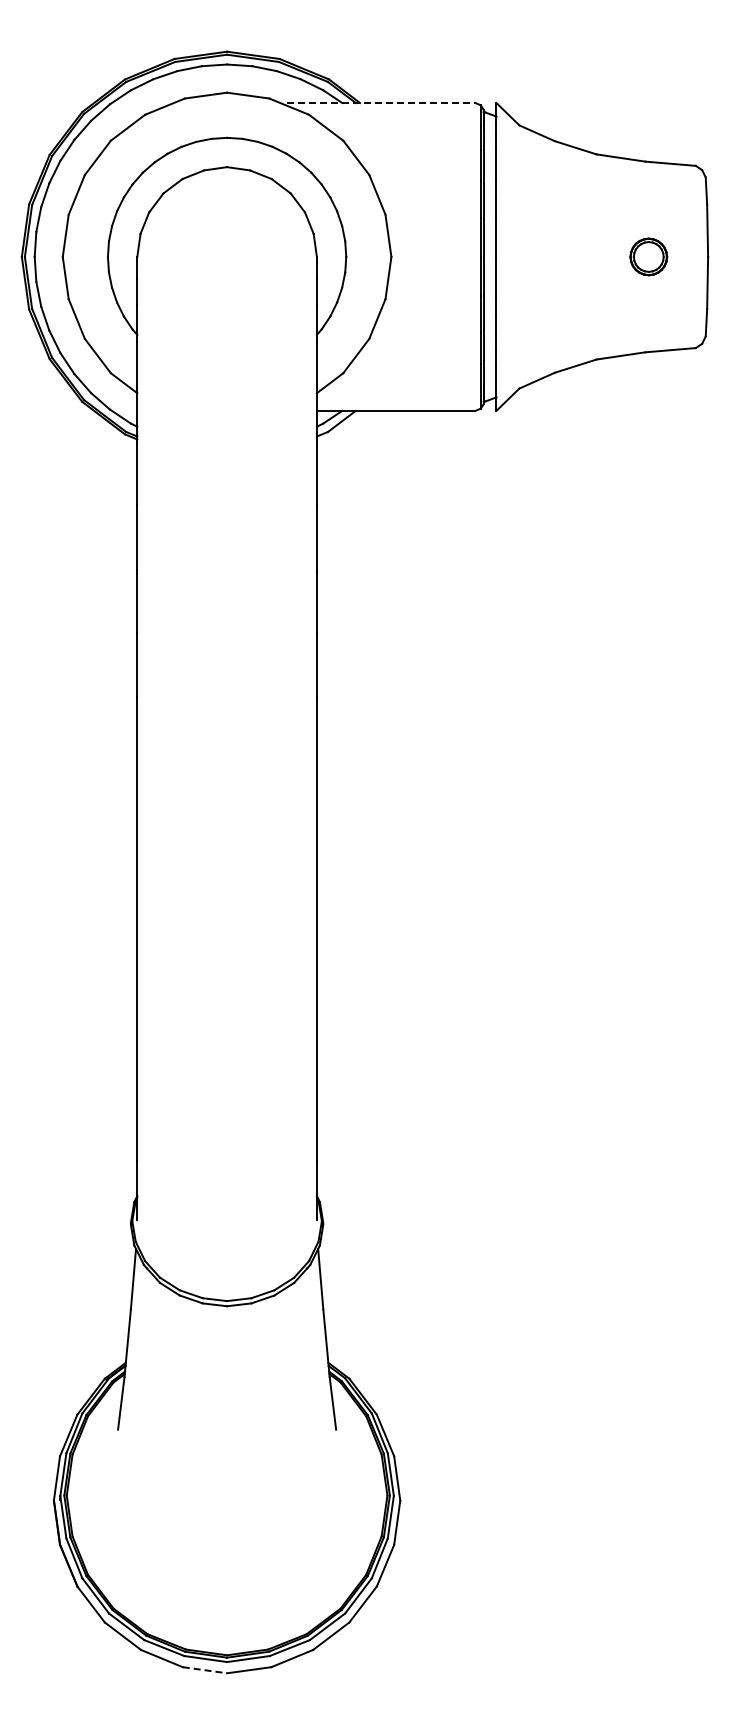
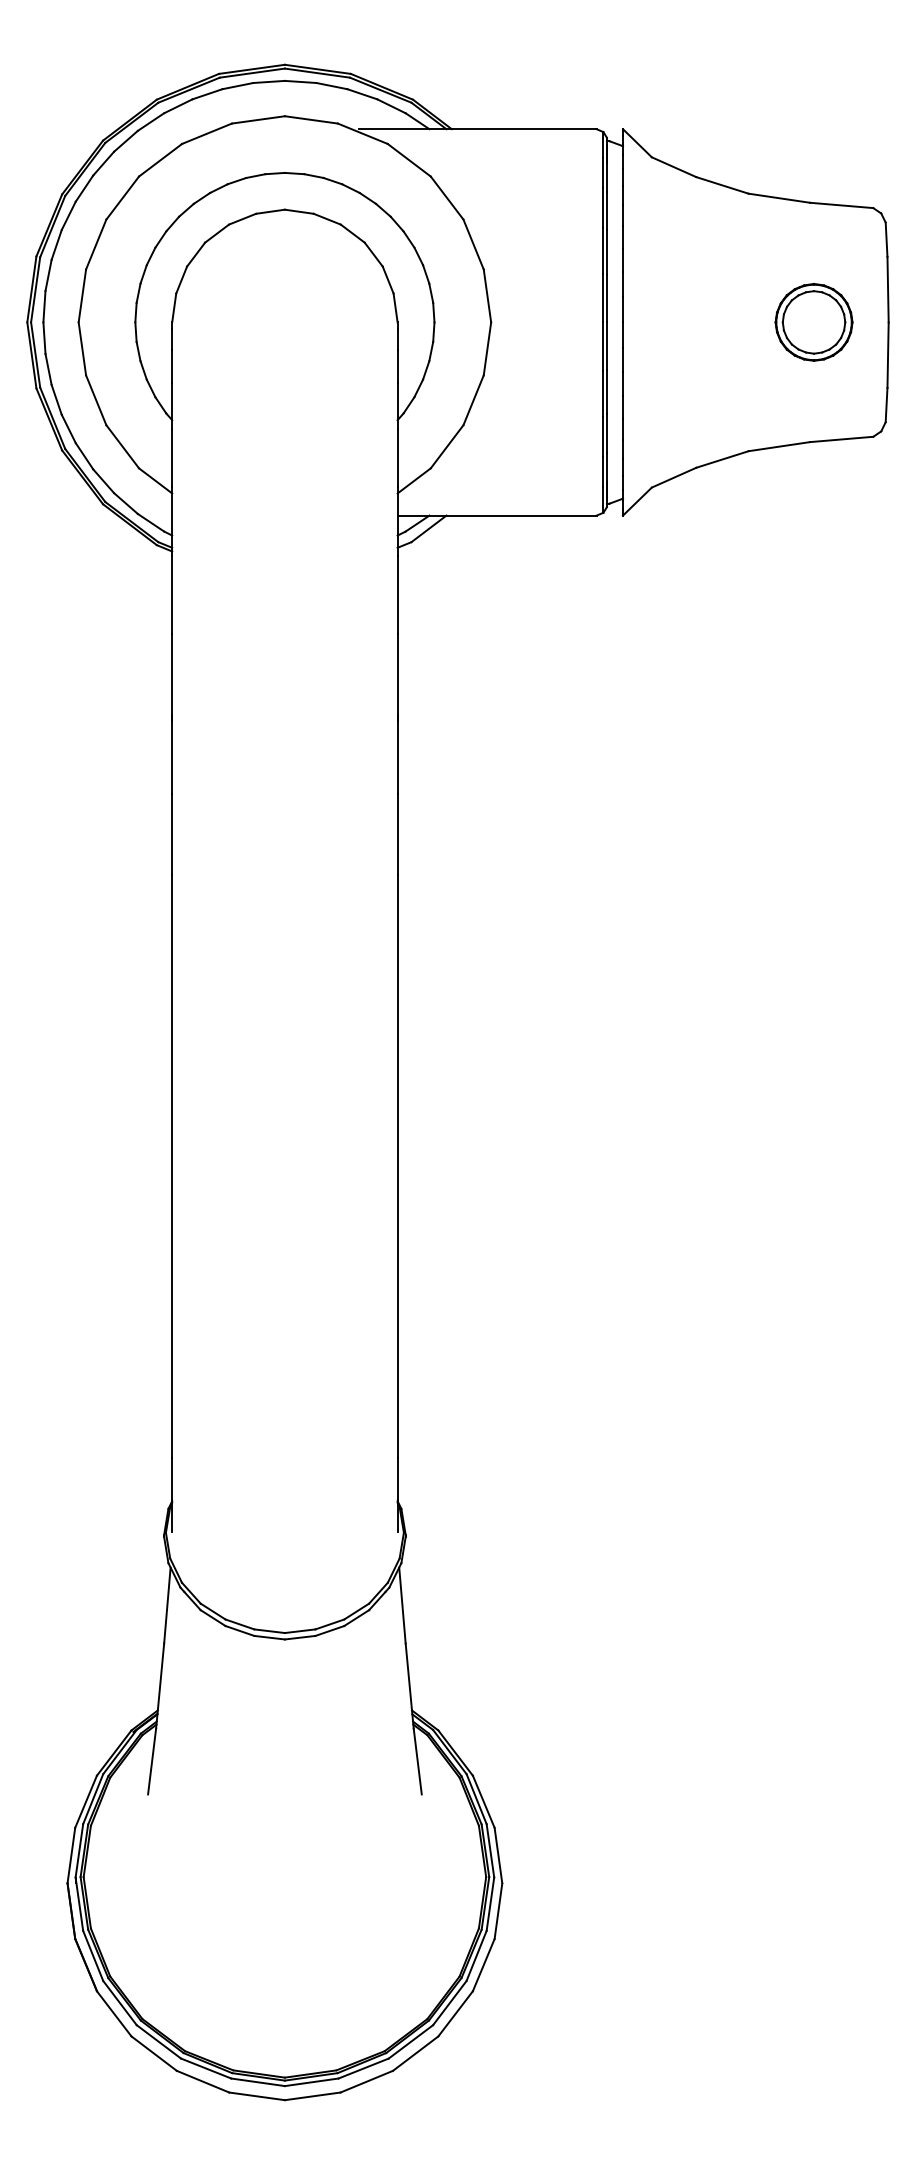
line: (381, 103) -> (478, 129), dashed -> solid
part: (648, 256) -> (813, 321), size x1.67
line: (205, 1670) -> (257, 2096), dashed -> solid

